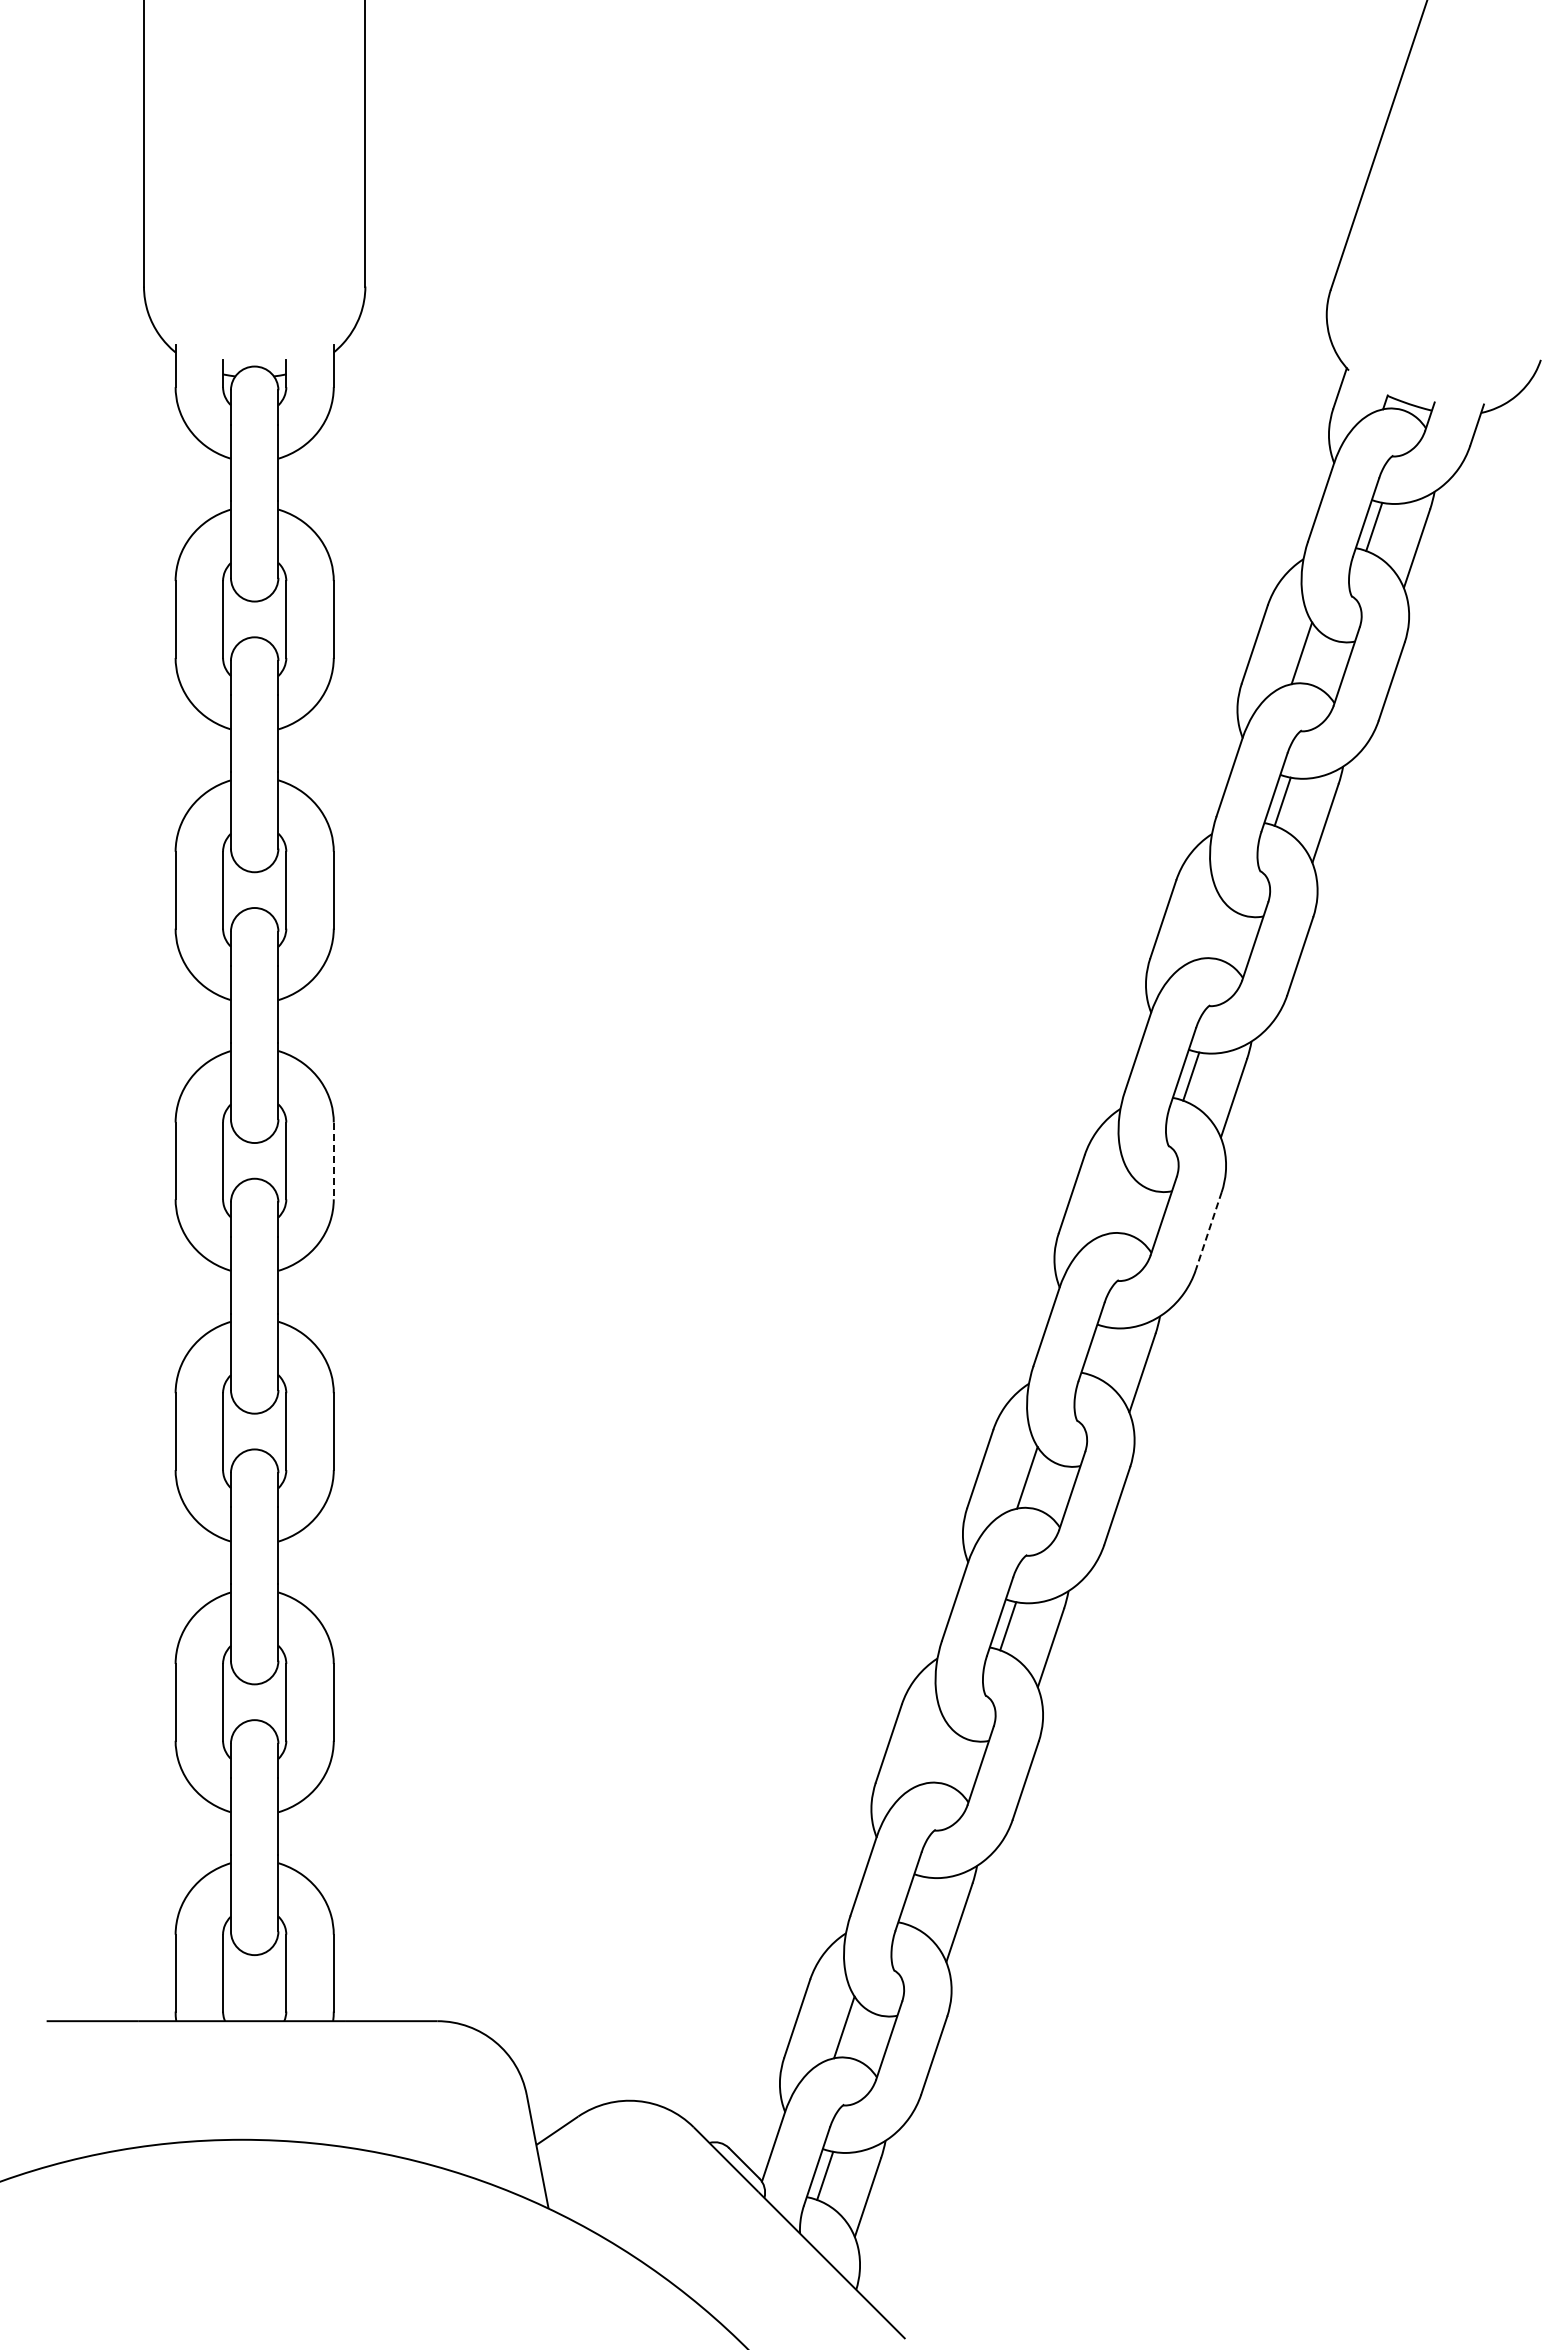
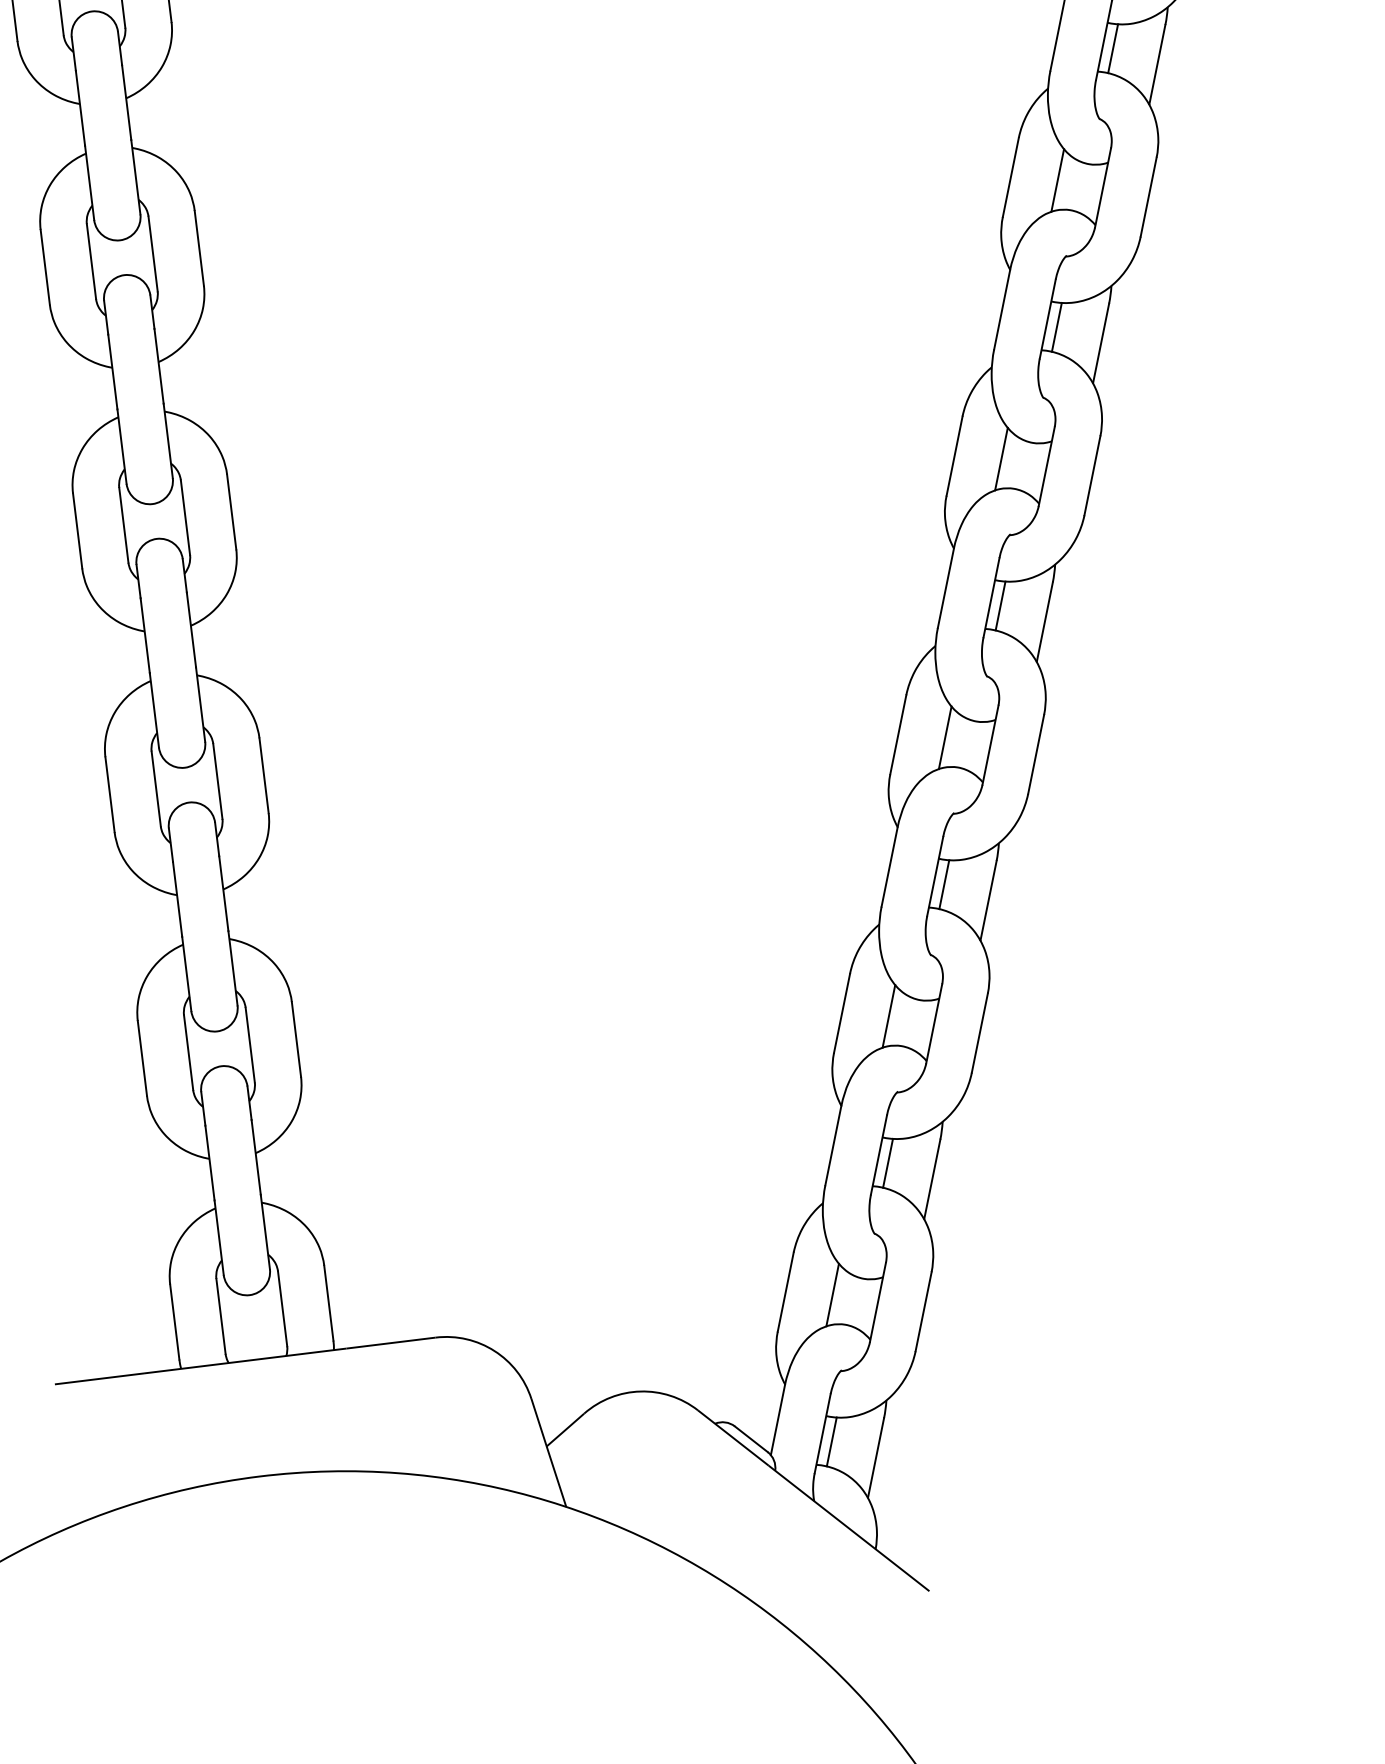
line: (1210, 928) -> (1057, 180), added
line: (333, 1161) -> (231, 512), dashed -> solid
line: (1118, 1202) -> (1001, 458), added
line: (1208, 1231) -> (1092, 476), dashed -> solid
line: (1099, 1351) -> (1000, 606), added
line: (935, 1752) -> (888, 1016), added
line: (916, 1901) -> (887, 1163), added

